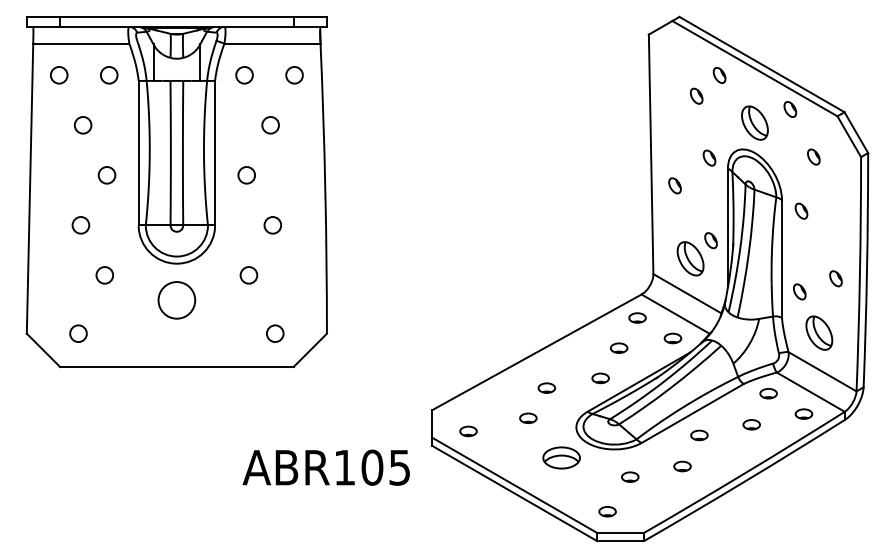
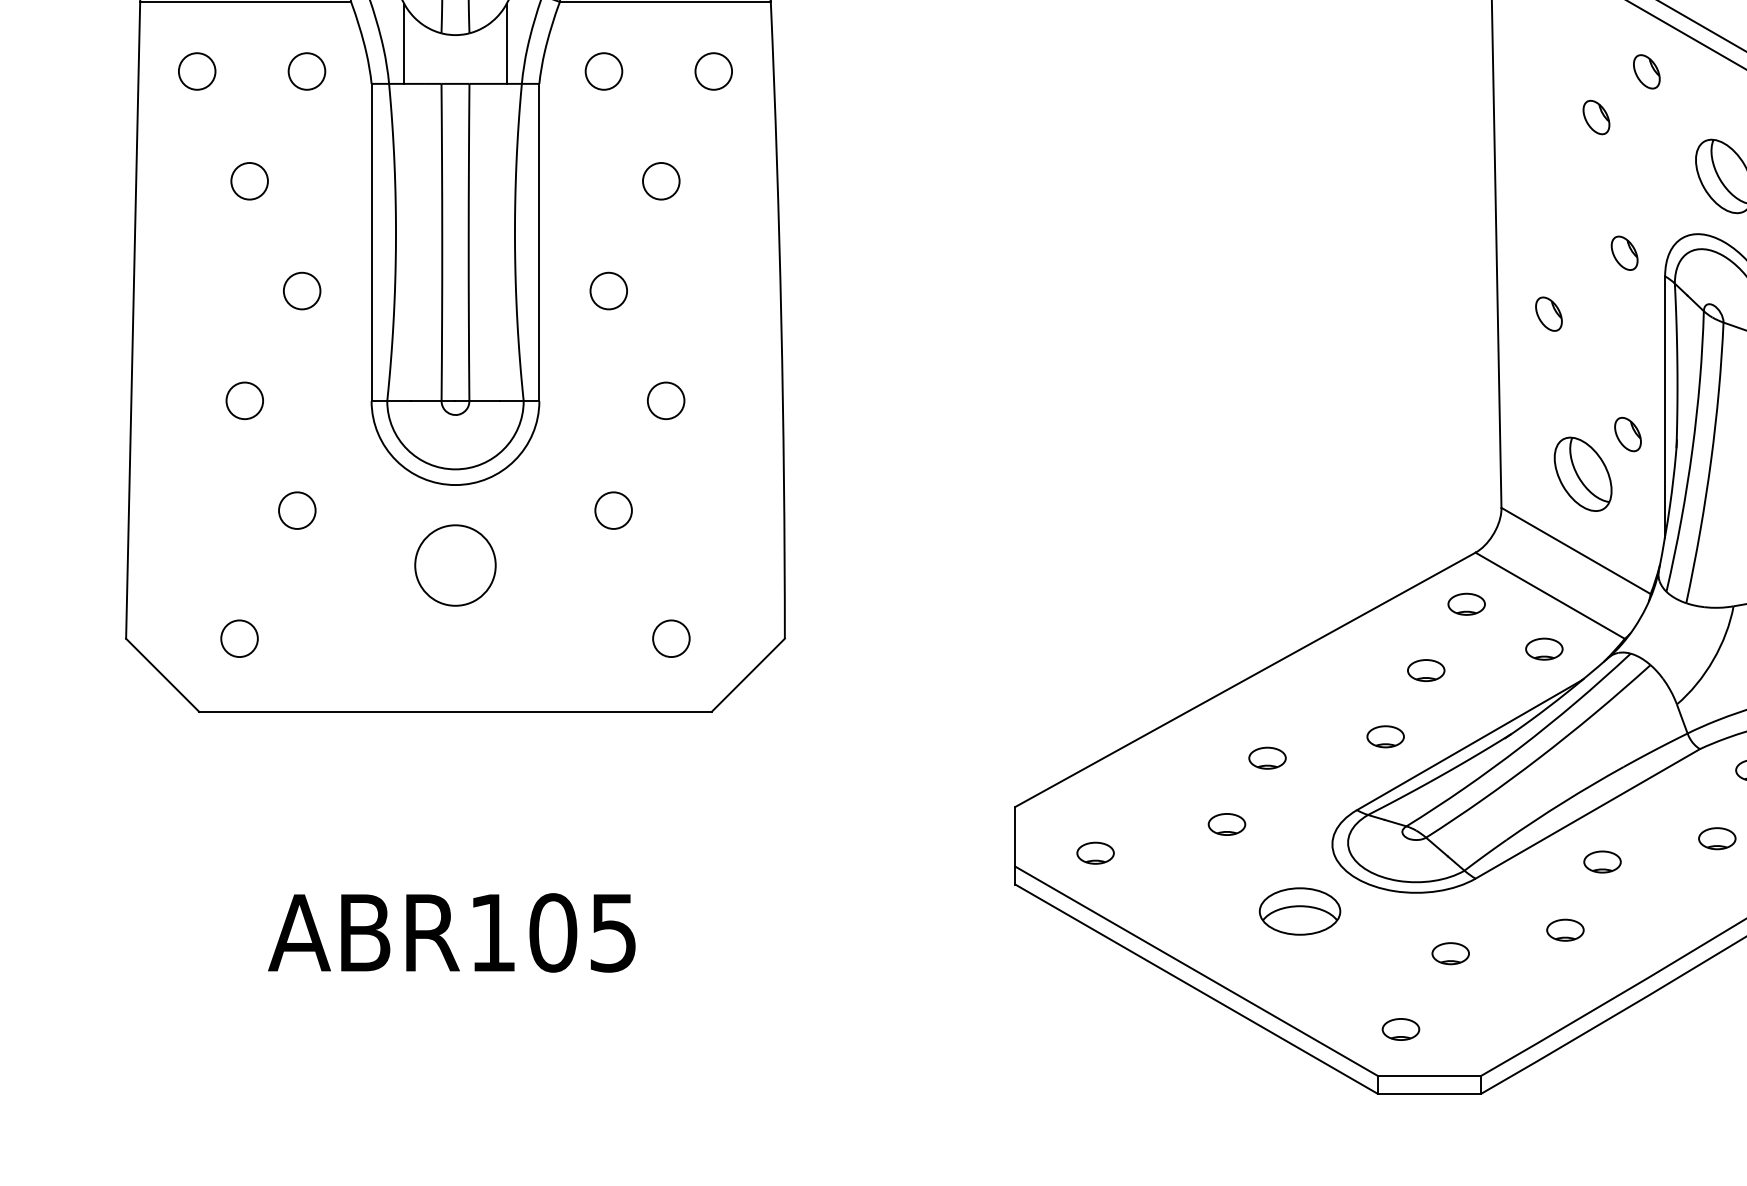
text: (325, 467) -> (450, 932), moved

